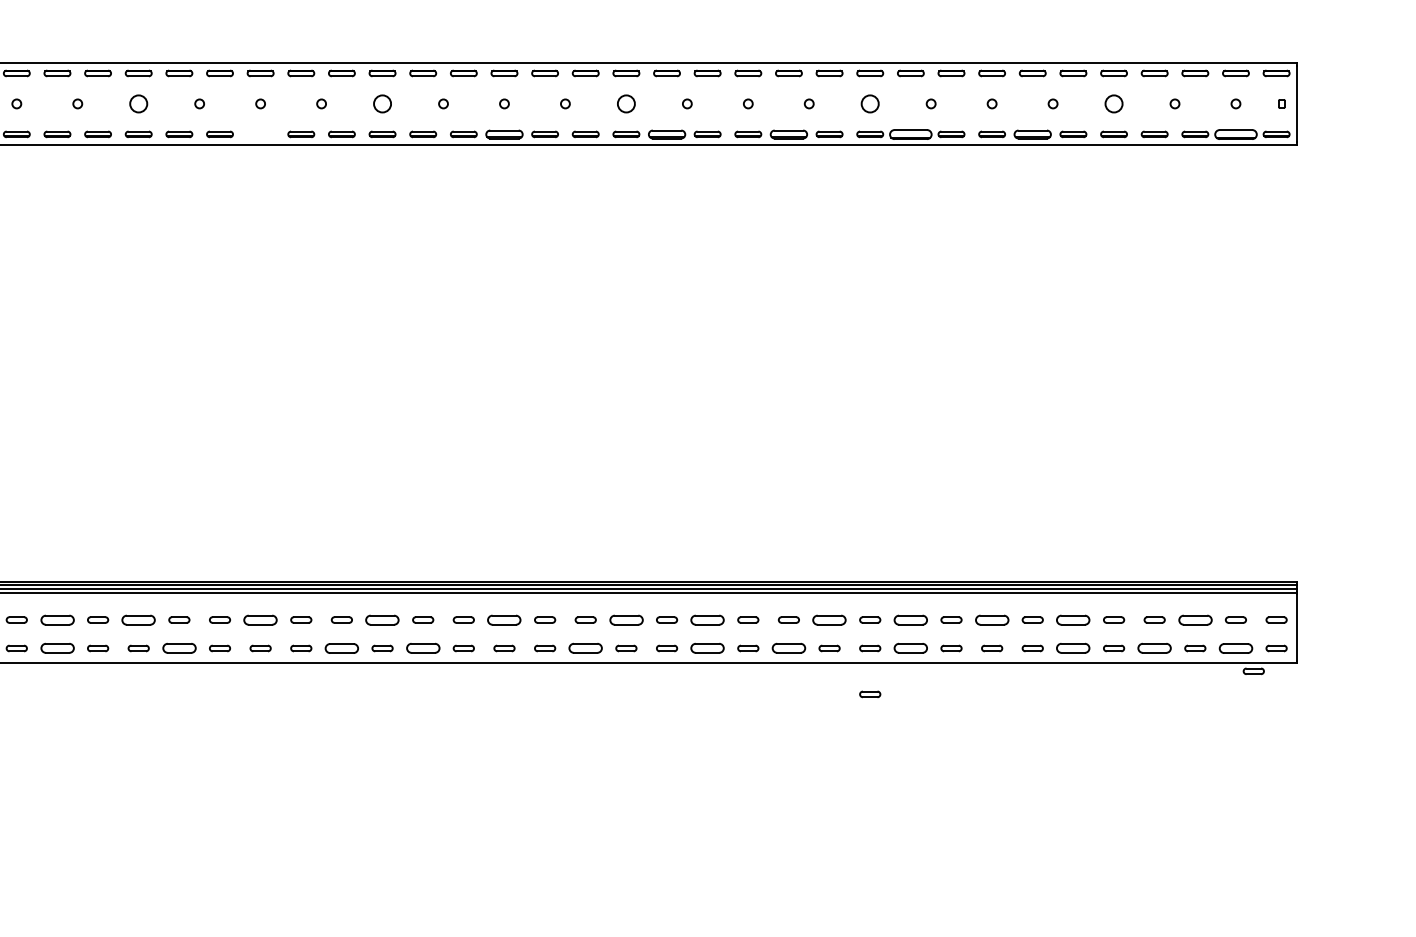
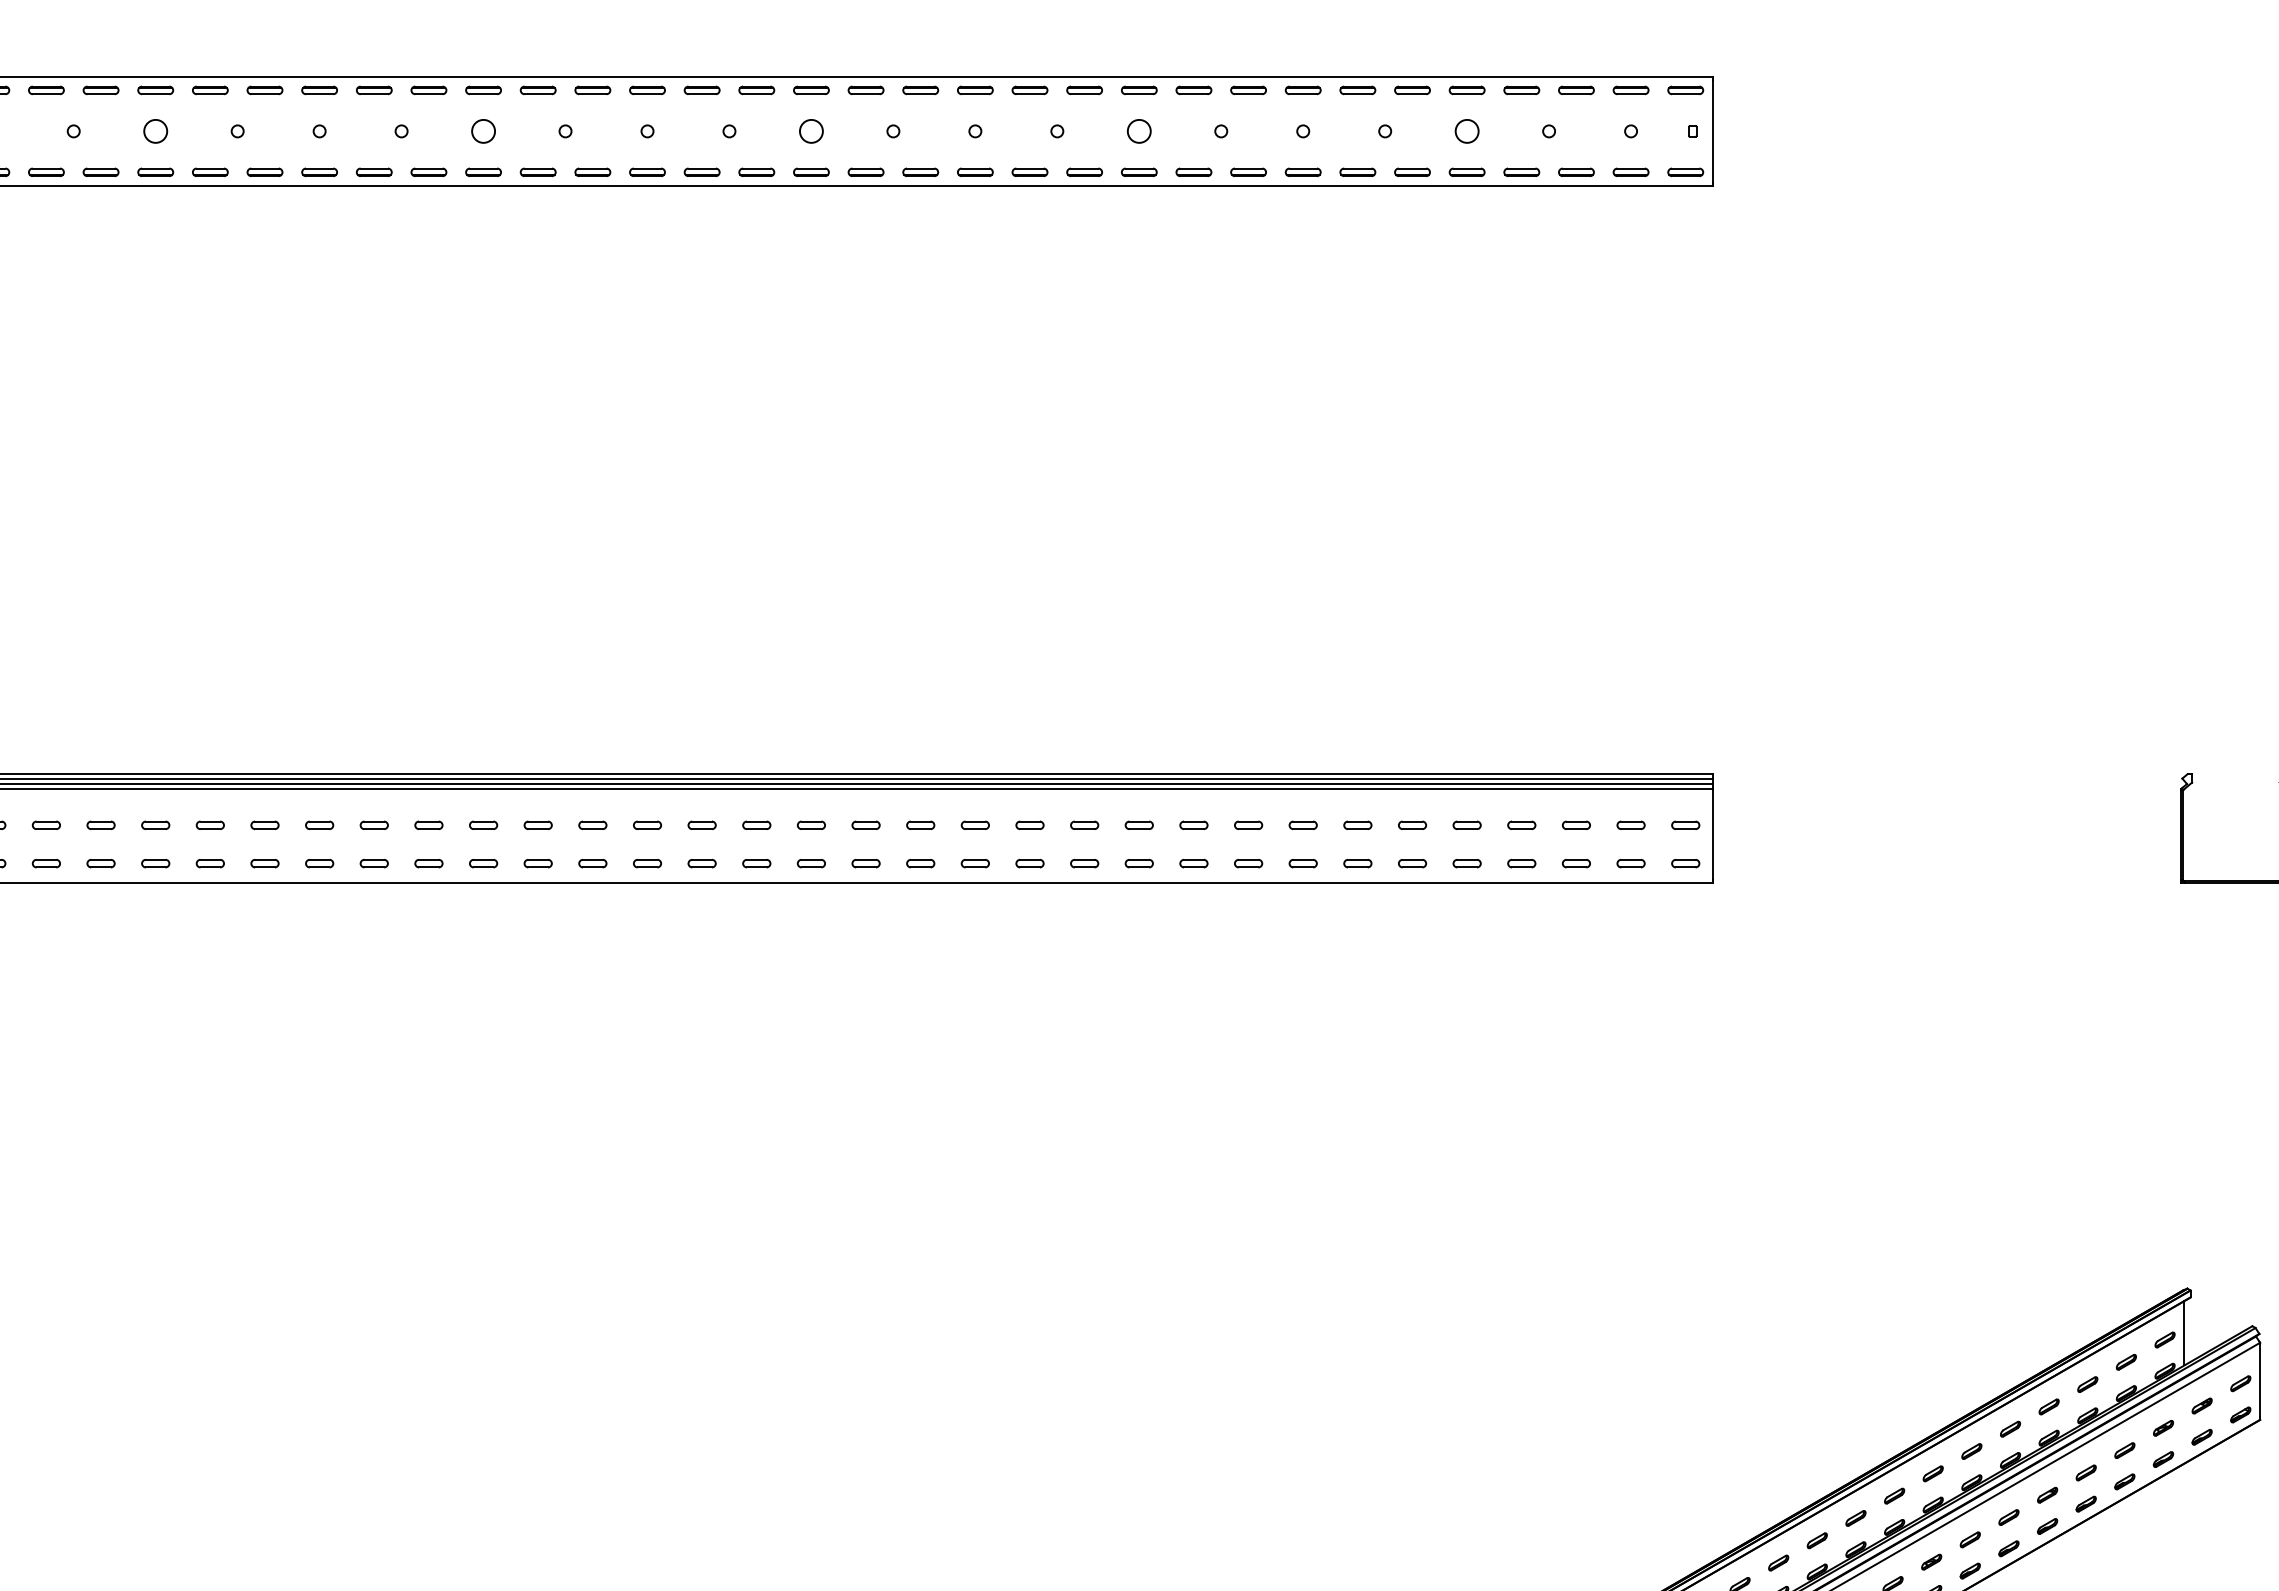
part: (504, 133) -> (647, 171), size x0.71
part: (666, 133) -> (865, 171), size x0.71
part: (788, 133) -> (1029, 171), size x0.71
part: (910, 133) -> (1193, 171), size x0.62
part: (1032, 133) -> (1357, 171), size x0.71
part: (1235, 133) -> (1630, 171), size x0.62
part: (260, 134) -> (319, 172), added
part: (56, 619) -> (45, 824), size x0.62
part: (138, 619) -> (155, 824), size x0.62
part: (260, 619) -> (319, 824), size x0.62
part: (382, 619) -> (483, 824), size x0.62
part: (504, 619) -> (647, 824), size x0.62
part: (625, 619) -> (810, 824), size x0.62
part: (707, 619) -> (920, 824), size x0.62
part: (829, 619) -> (1084, 824), size x0.62
part: (910, 619) -> (1193, 824), size x0.62
part: (991, 619) -> (1302, 824), size x0.62
part: (1073, 619) -> (1412, 824), size x0.62
part: (1194, 619) -> (1575, 824), size x0.62
part: (56, 648) -> (45, 863), size x0.62
part: (178, 648) -> (209, 863), size x0.62
part: (341, 648) -> (428, 863), size x0.62
part: (422, 648) -> (537, 863), size x0.62
part: (585, 648) -> (756, 863), size x0.62
part: (707, 648) -> (920, 863), size x0.62
part: (788, 648) -> (1029, 863), size x0.62
part: (910, 648) -> (1193, 863), size x0.62
part: (1073, 648) -> (1412, 863), size x0.62
part: (1154, 648) -> (1521, 863), size x0.62
part: (1235, 648) -> (1630, 863), size x0.62
part: (1253, 671) -> (1654, 894), removed
part: (869, 693) -> (1138, 924), removed

